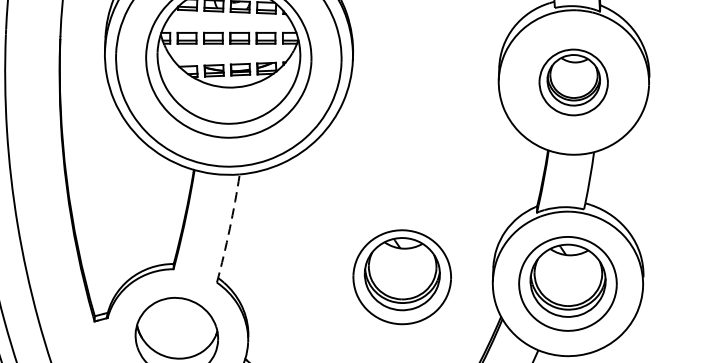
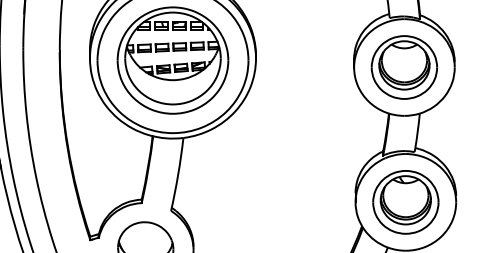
part: (572, 82) -> (403, 67), size x1.43
arc: (230, 228) -> (178, 174), dashed -> solid
part: (401, 277) -> (294, 202), removed

